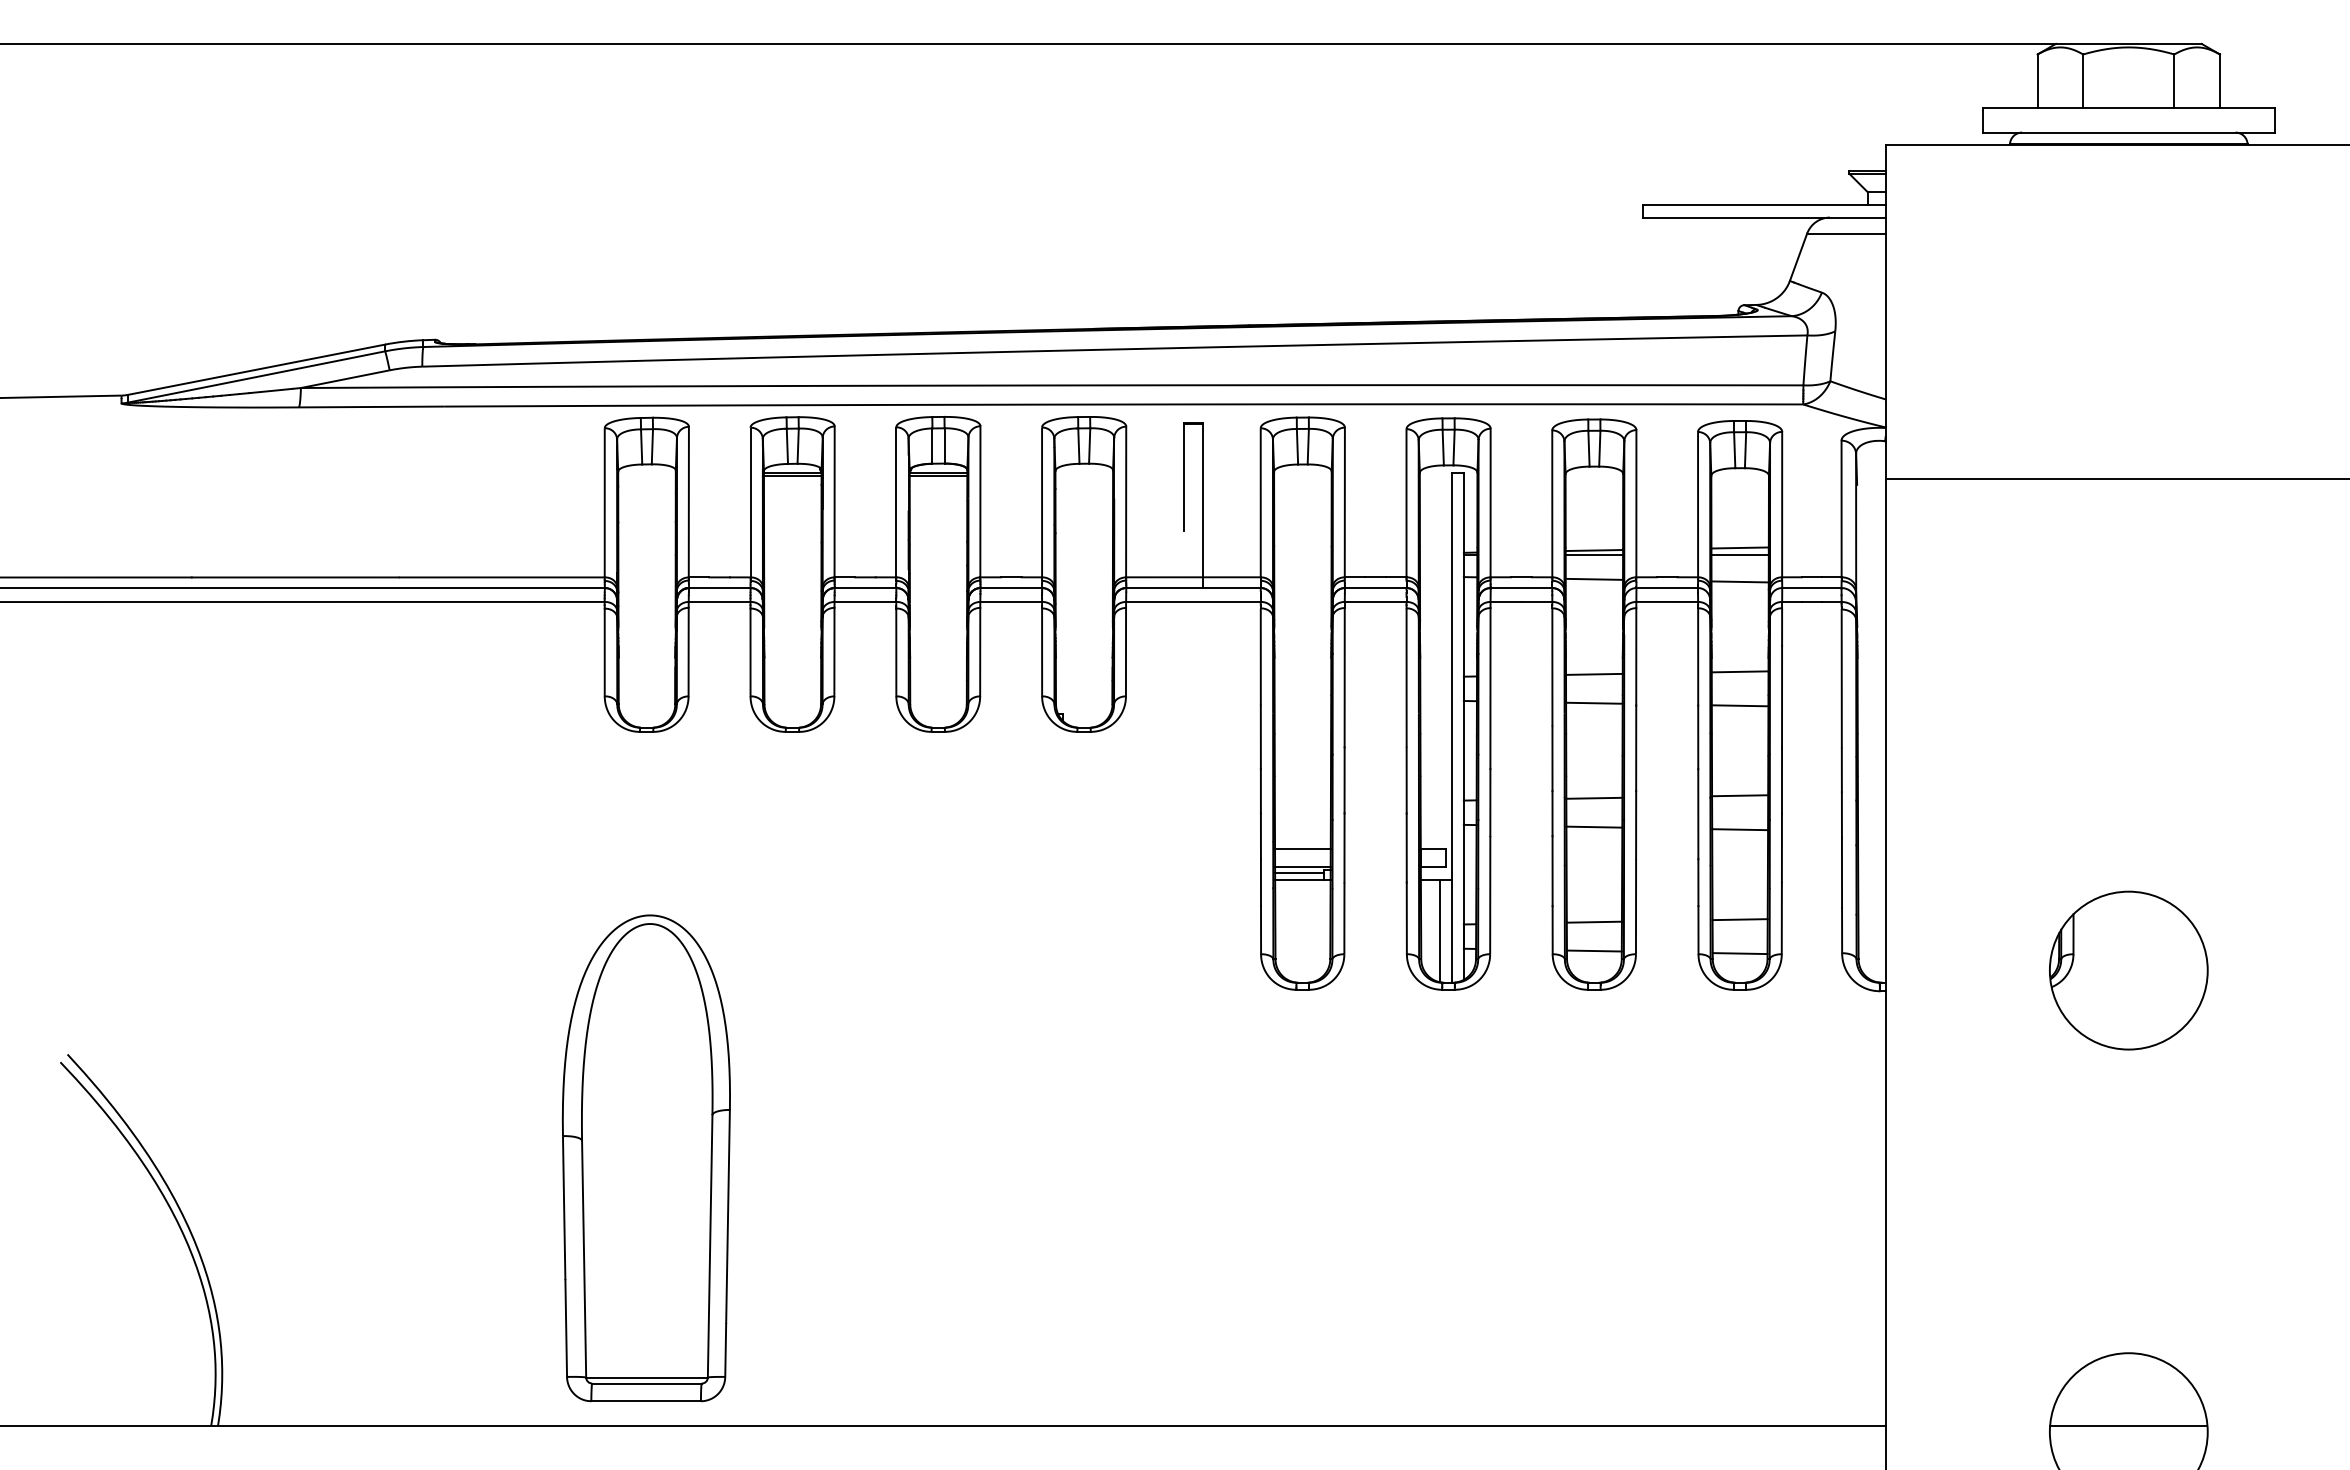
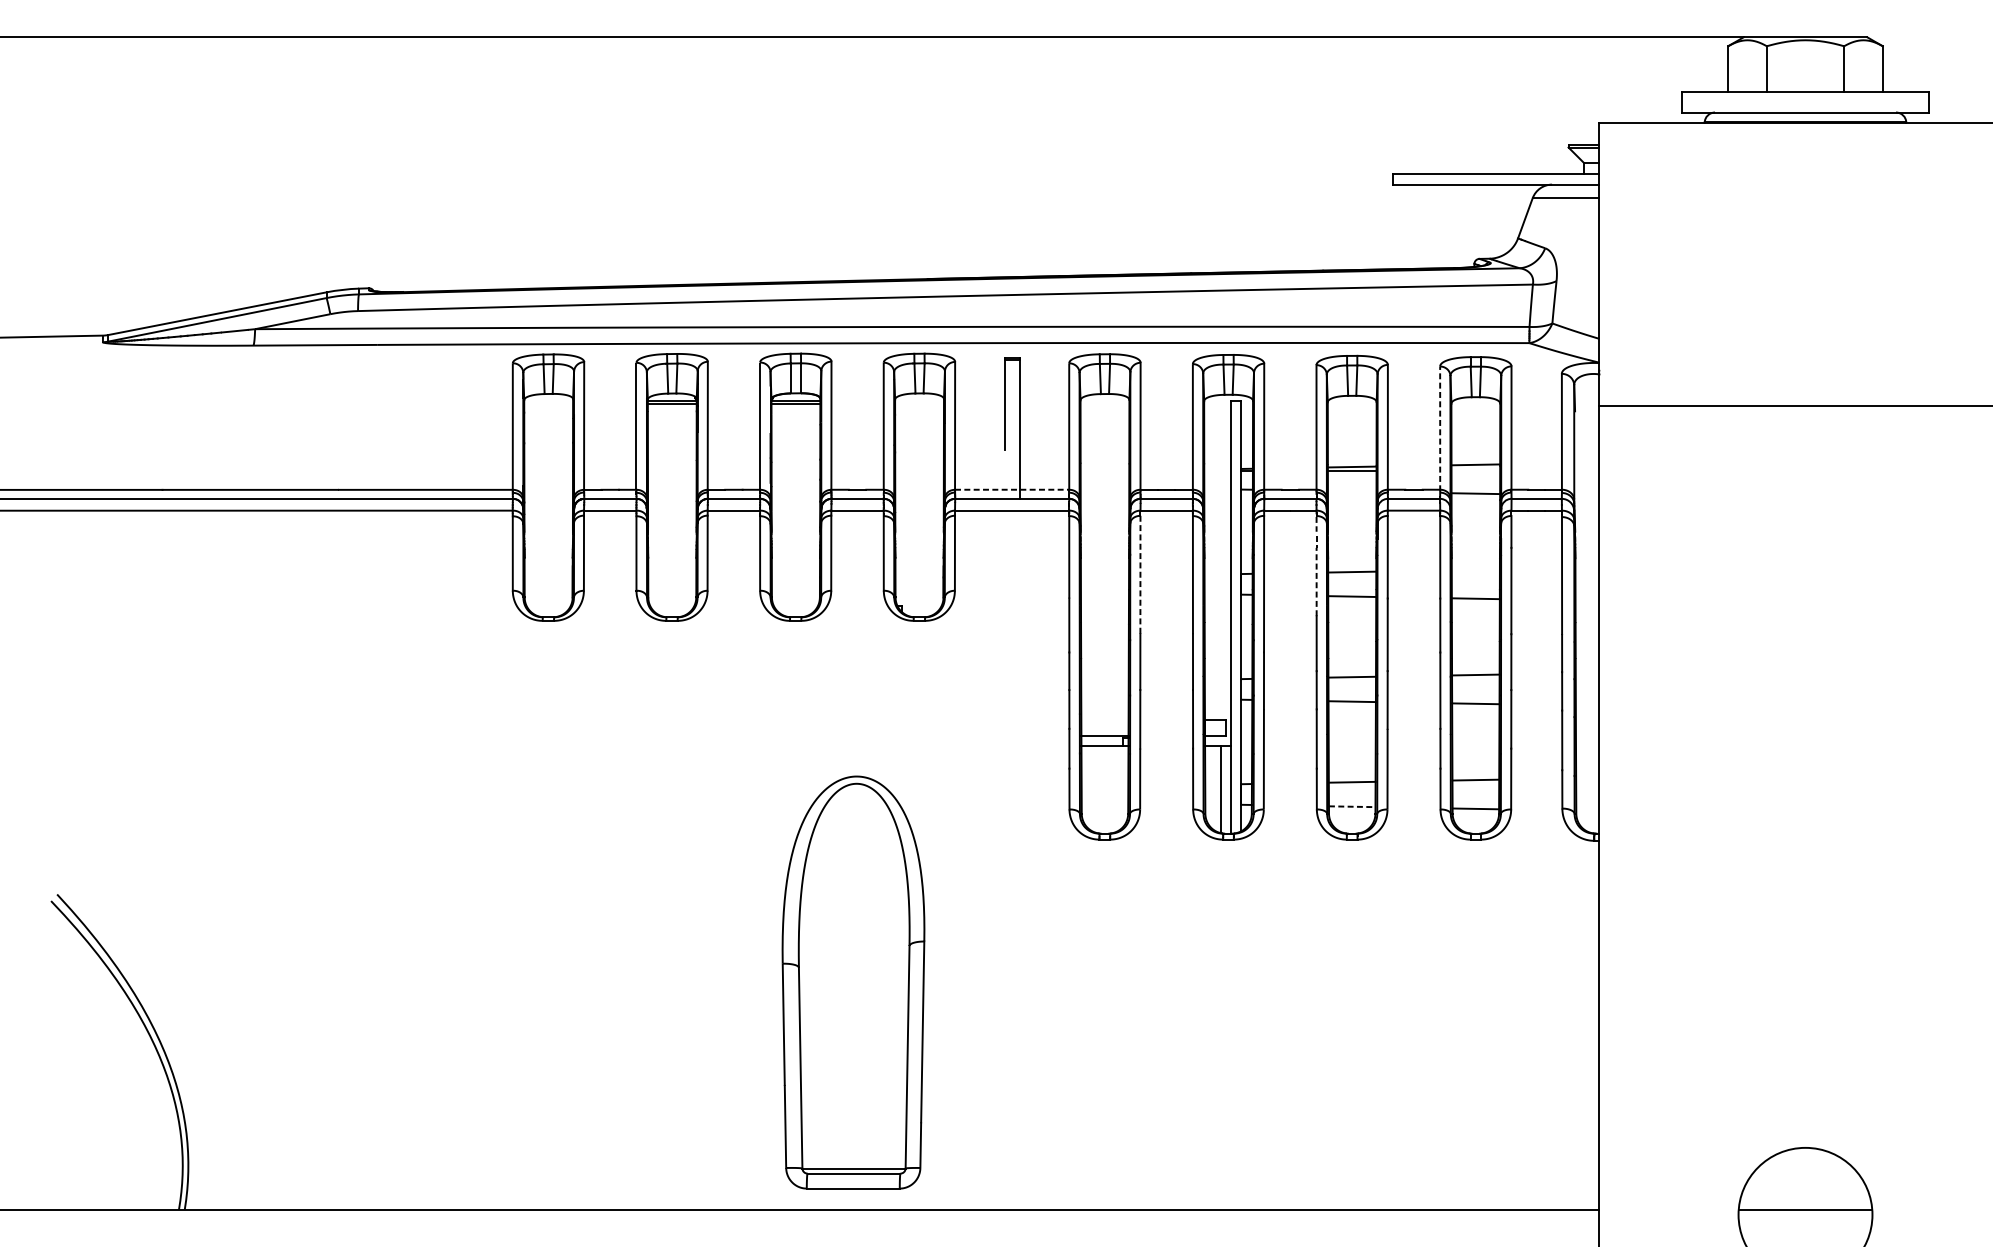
line: (1698, 505) -> (1440, 428), solid -> dashed
line: (1739, 555) -> (1475, 471), removed
line: (1193, 577) -> (1012, 489), solid -> dashed
line: (1594, 578) -> (1352, 490), removed
line: (1552, 665) -> (1316, 564), solid -> dashed
line: (1739, 671) -> (1475, 569), removed
line: (1344, 677) -> (1140, 574), solid -> dashed
line: (1302, 849) -> (1104, 720), removed
line: (1299, 873) -> (1102, 740), removed
line: (1594, 951) -> (1352, 807), solid -> dashed
part: (2128, 970) -> (1805, 823), removed
part: (645, 1158) -> (852, 982), moved

